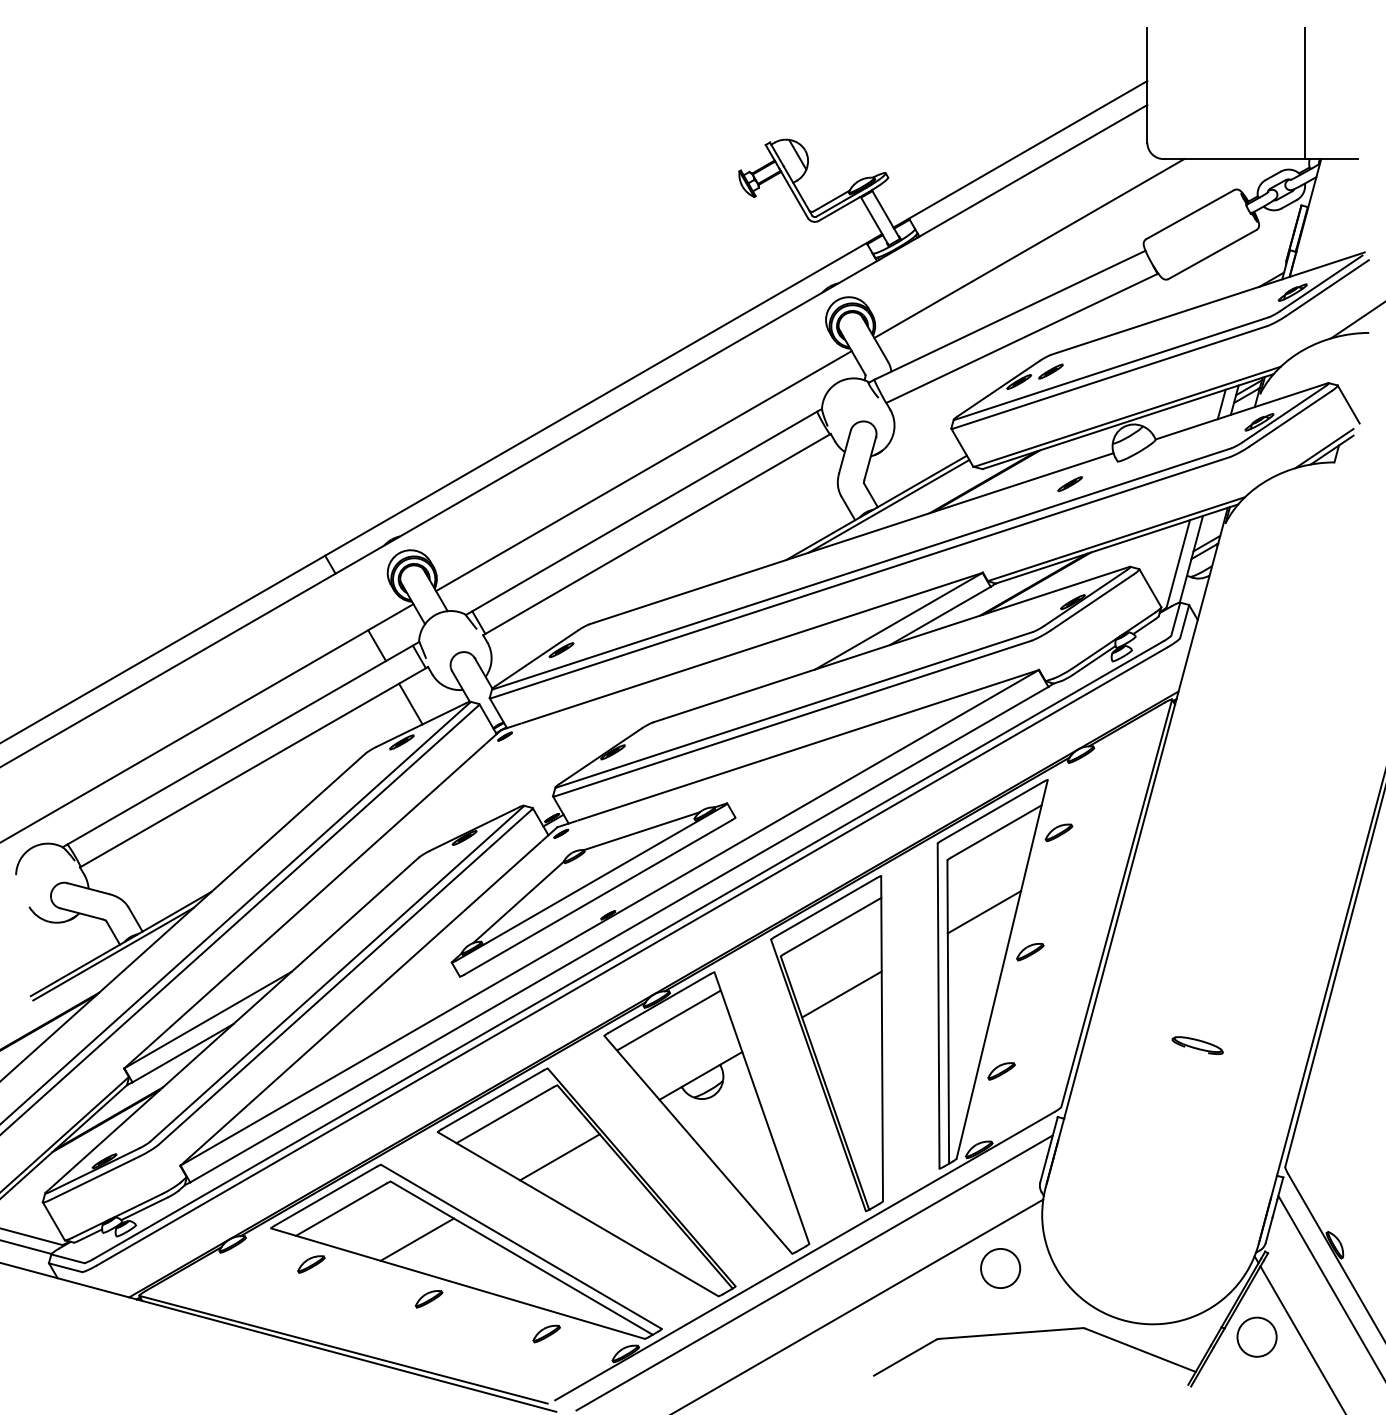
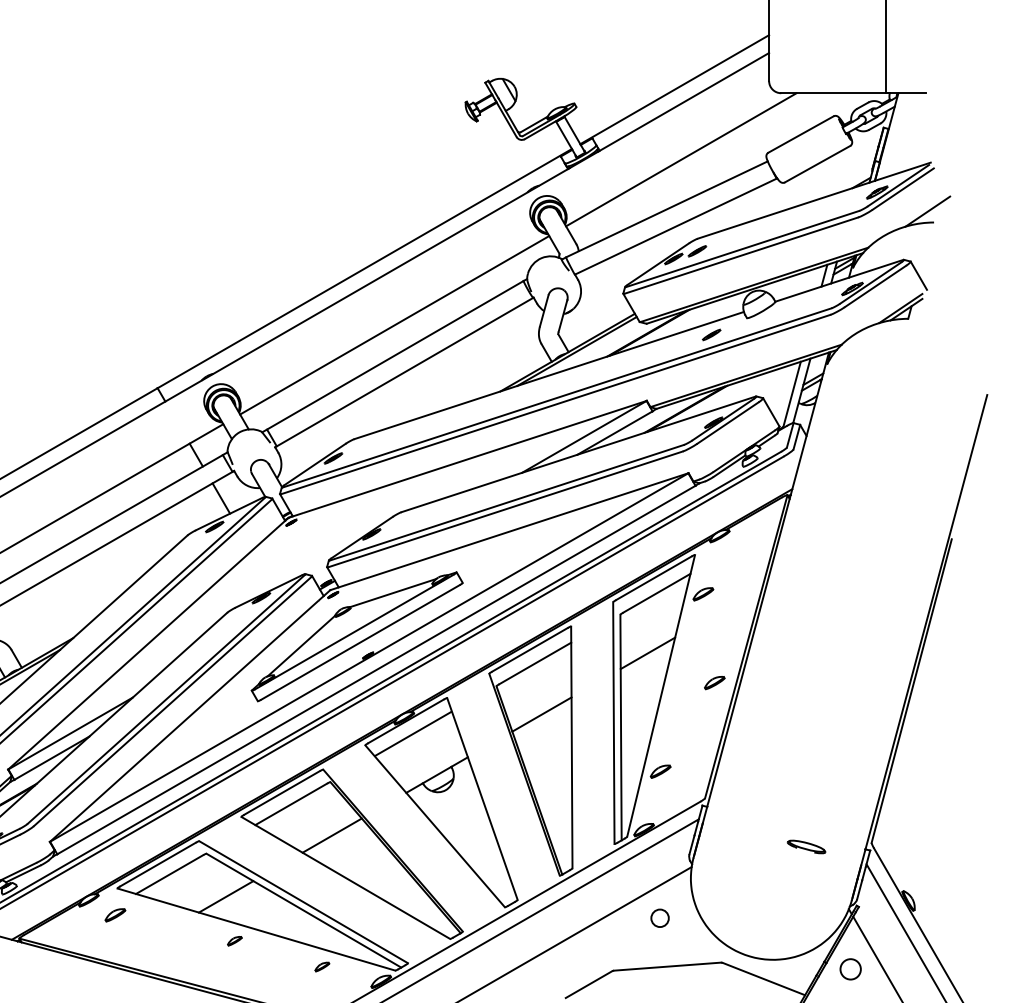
part: (1030, 952) -> (714, 683), moved
part: (1197, 1045) -> (806, 846), moved
part: (311, 1264) -> (115, 915), moved
circle: (1000, 1268) -> (659, 918), size x0.6
part: (428, 1299) -> (234, 941), size x0.7
part: (546, 1333) -> (322, 966), size x0.7
circle: (1256, 1336) -> (850, 968), size x0.7

